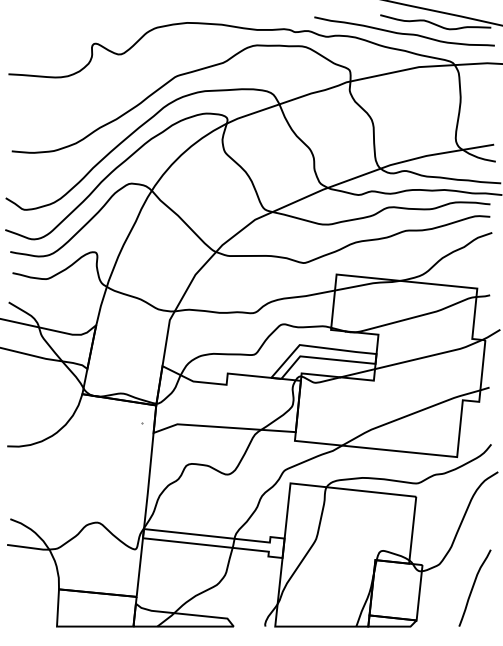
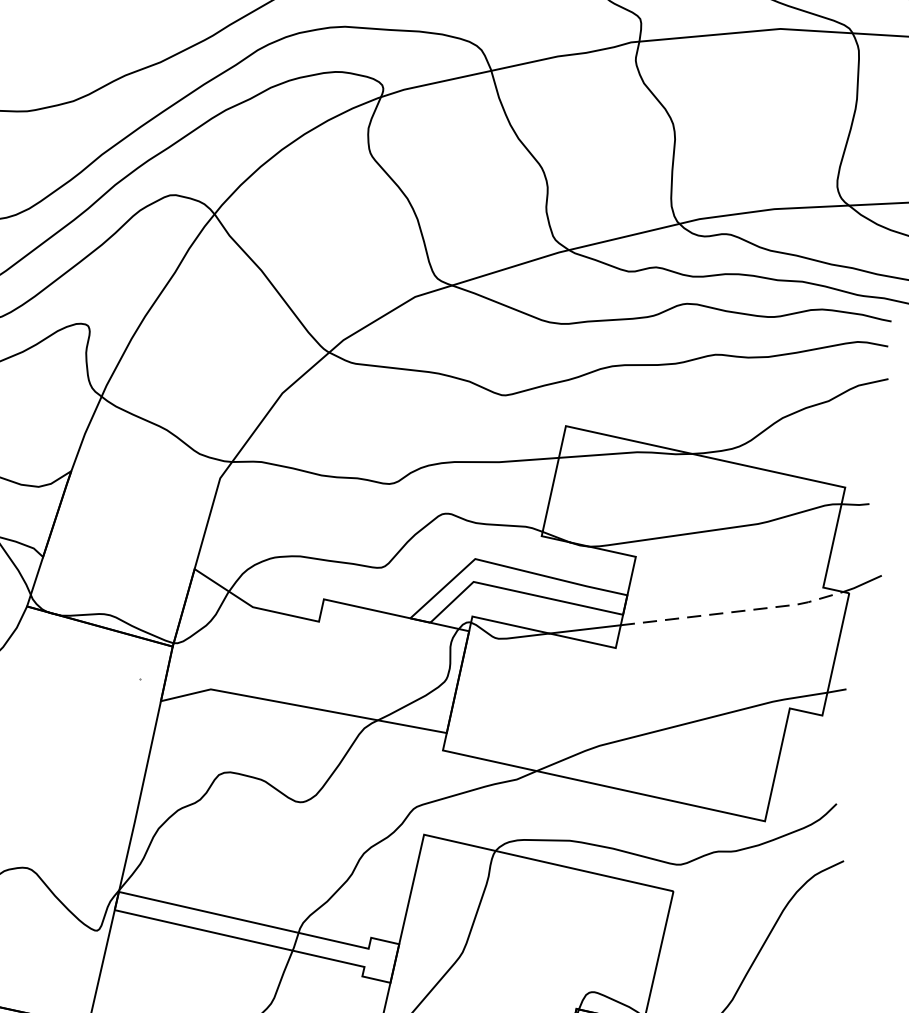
line: (431, 355) -> (737, 611), solid -> dashed

